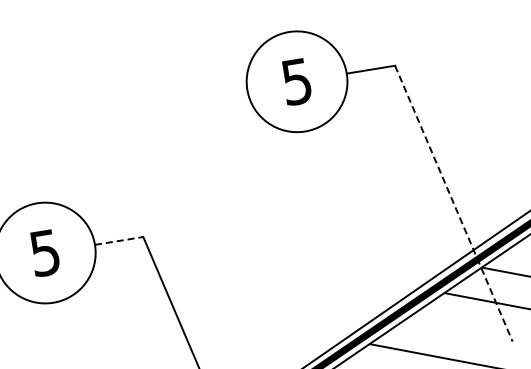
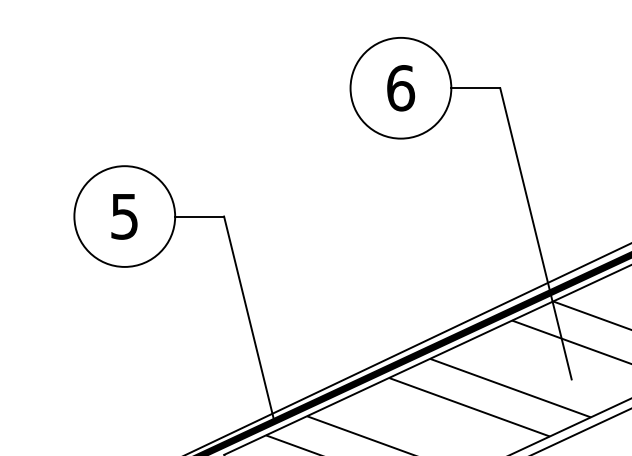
text: (297, 81) -> (401, 88), 5 -> 6
line: (453, 203) -> (535, 233), dashed -> solid
line: (119, 240) -> (200, 216), dashed -> solid

